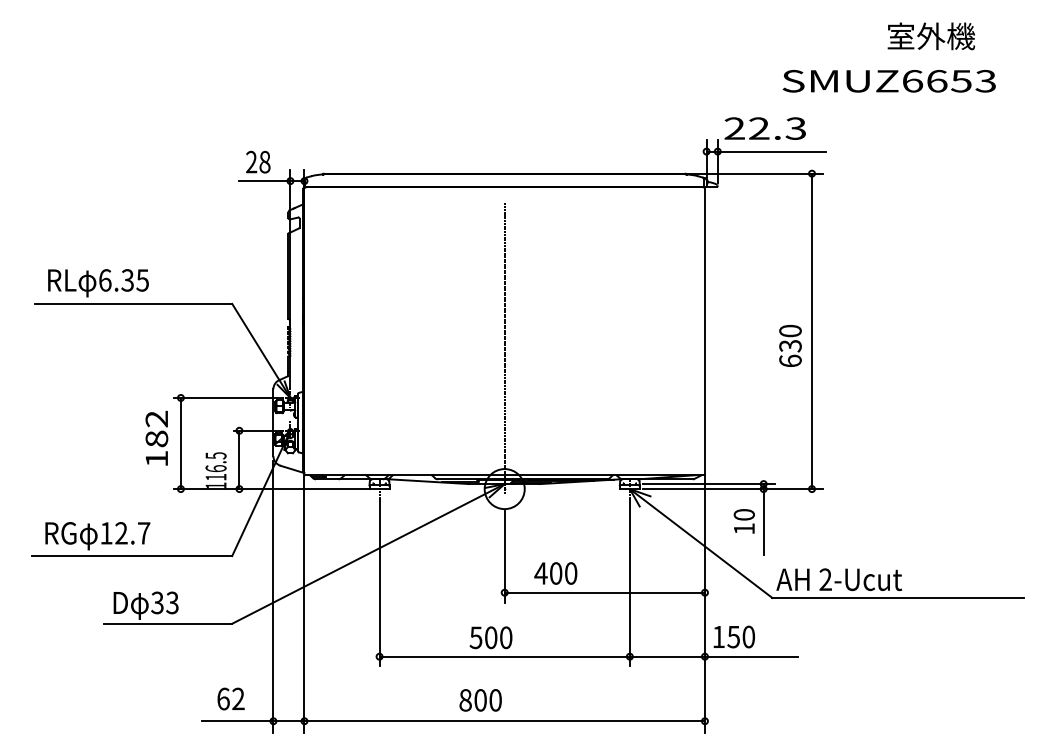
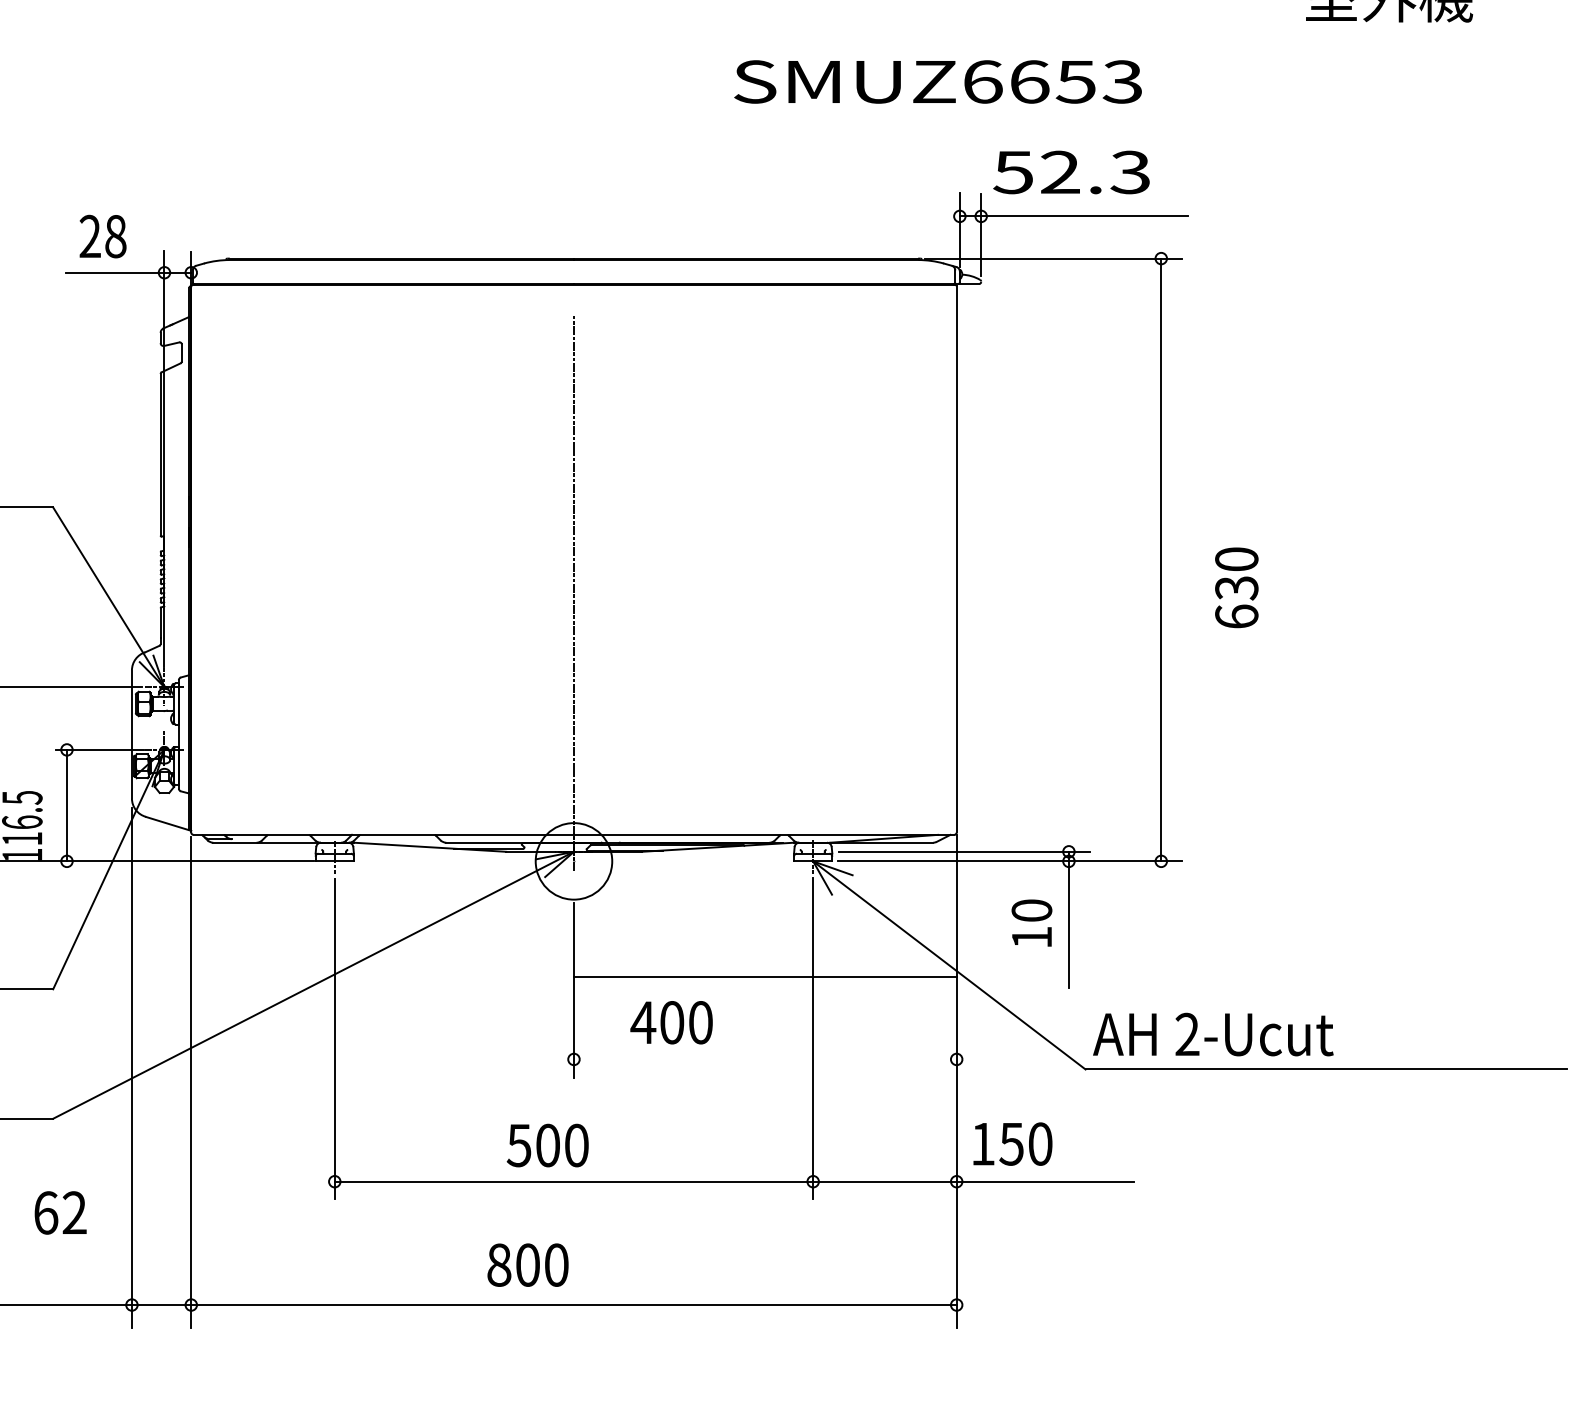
text: (888, 81) -> (936, 82), moved
text: (734, 128) -> (1013, 172), 22.3 -> 52.3
text: (790, 345) -> (1236, 586), moved
line: (604, 592) -> (764, 976), moved
text: (230, 698) -> (59, 1211), moved

